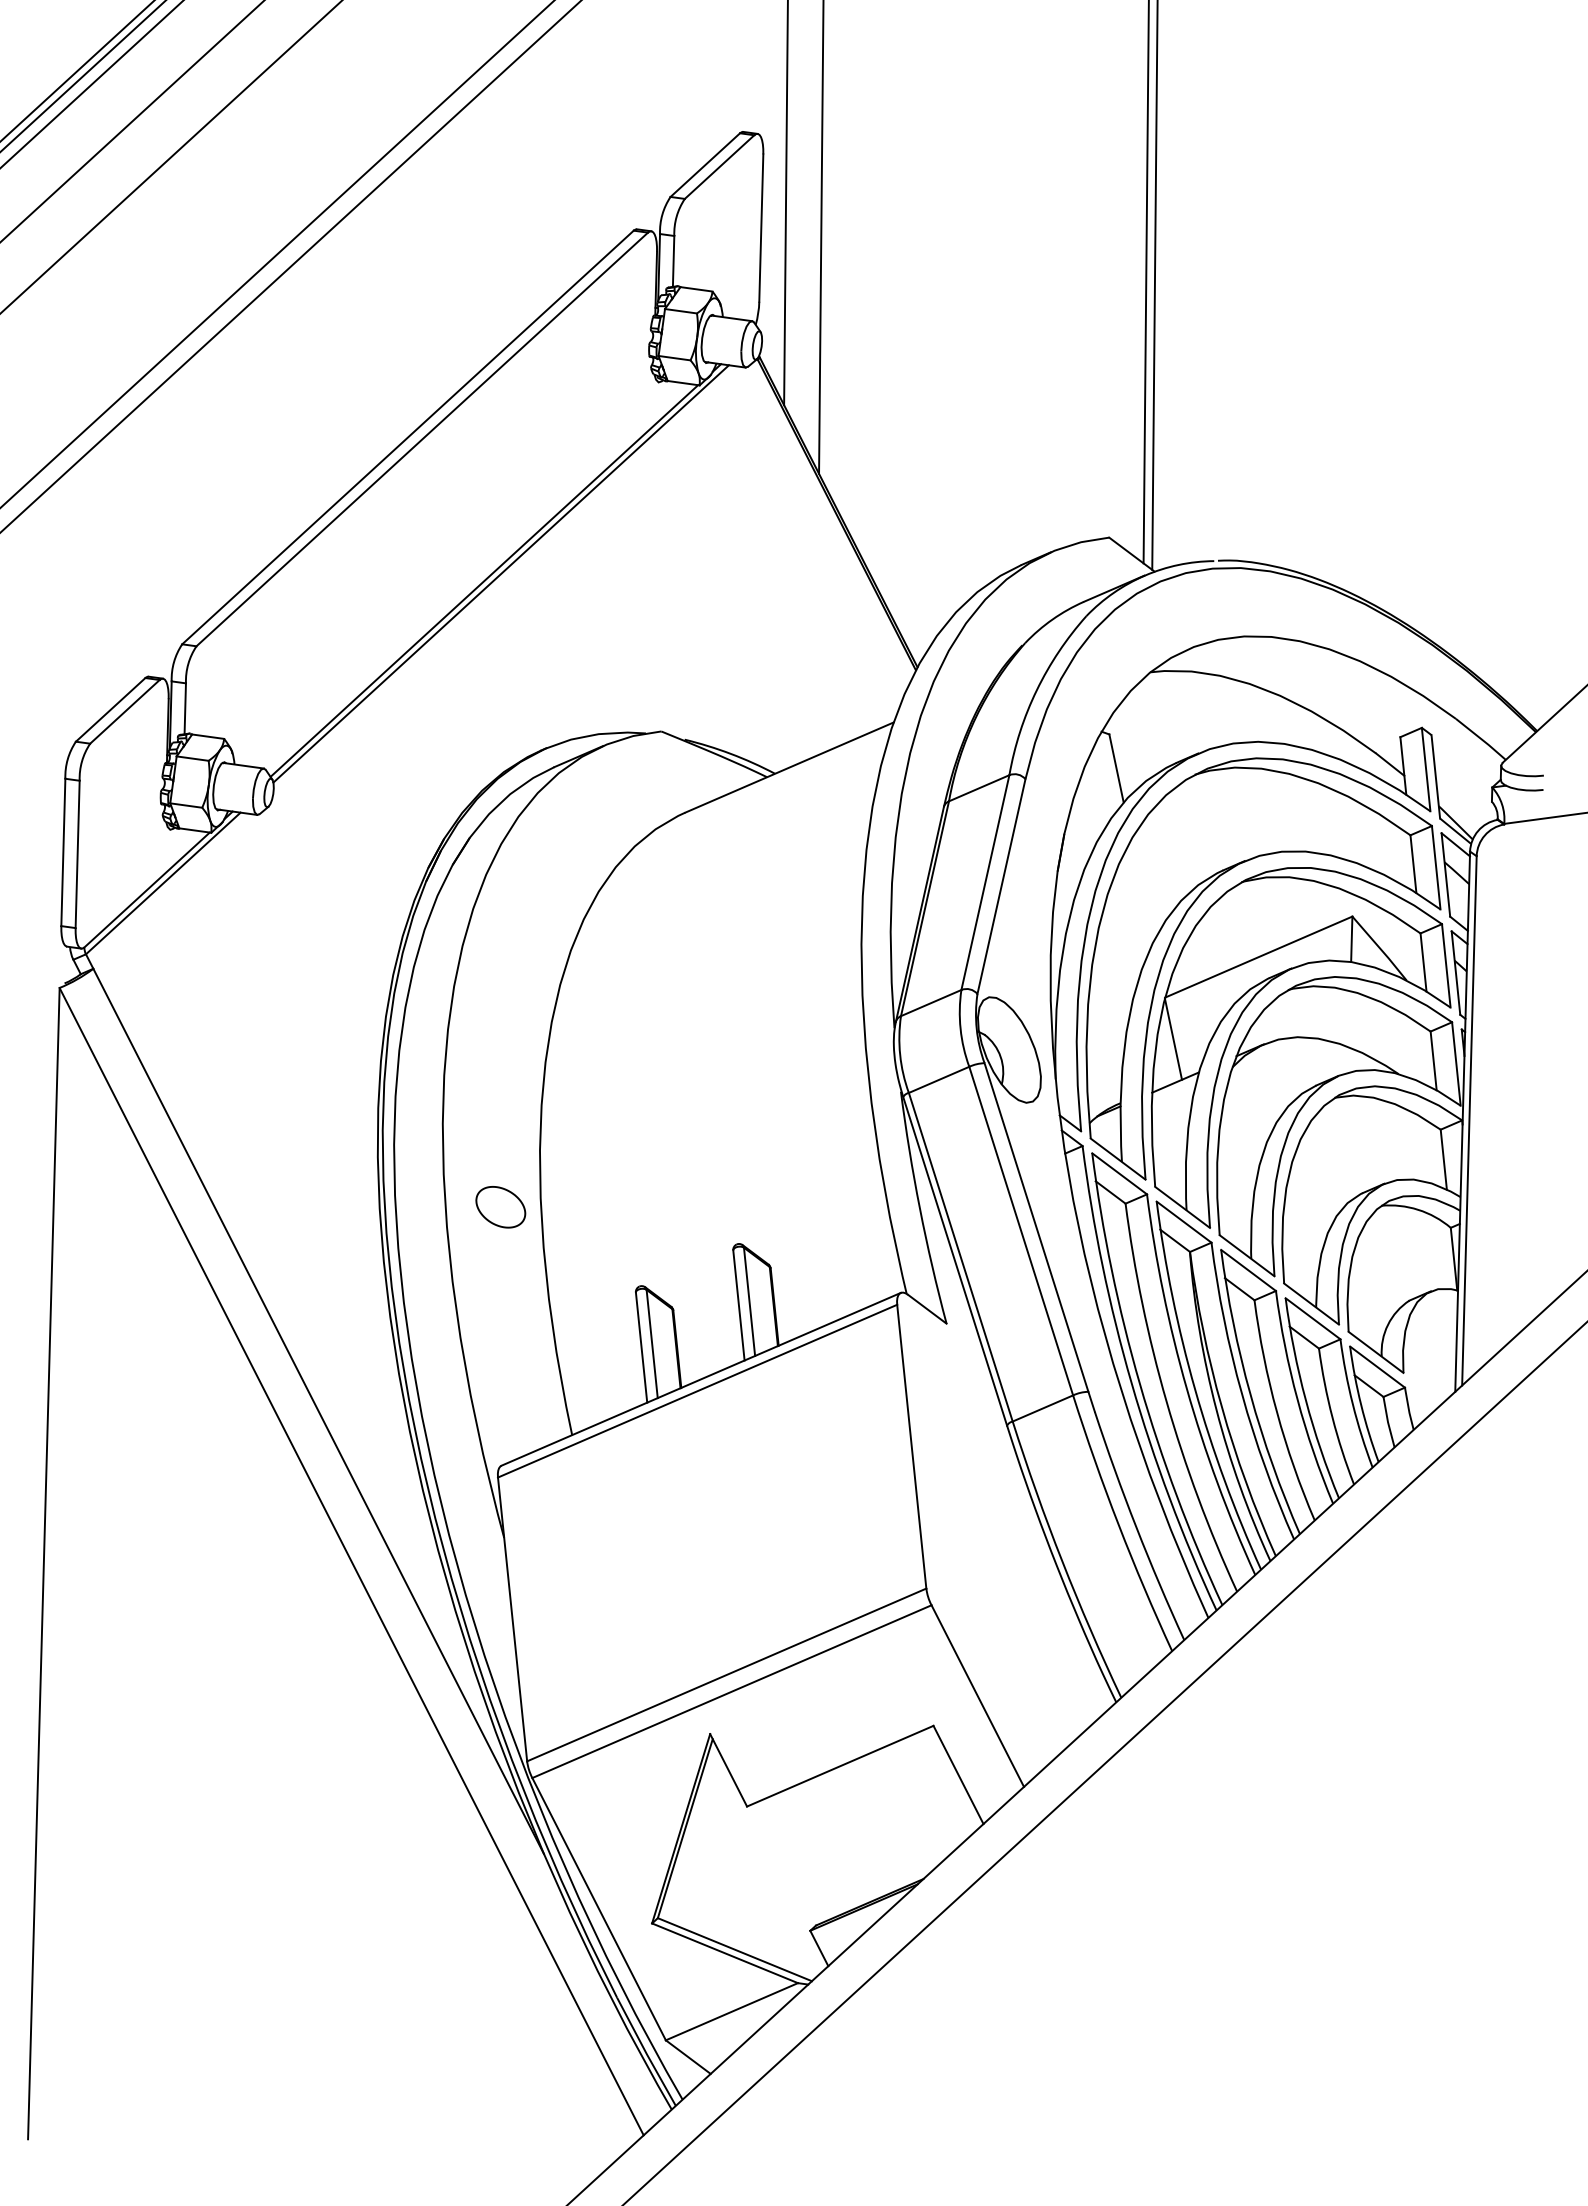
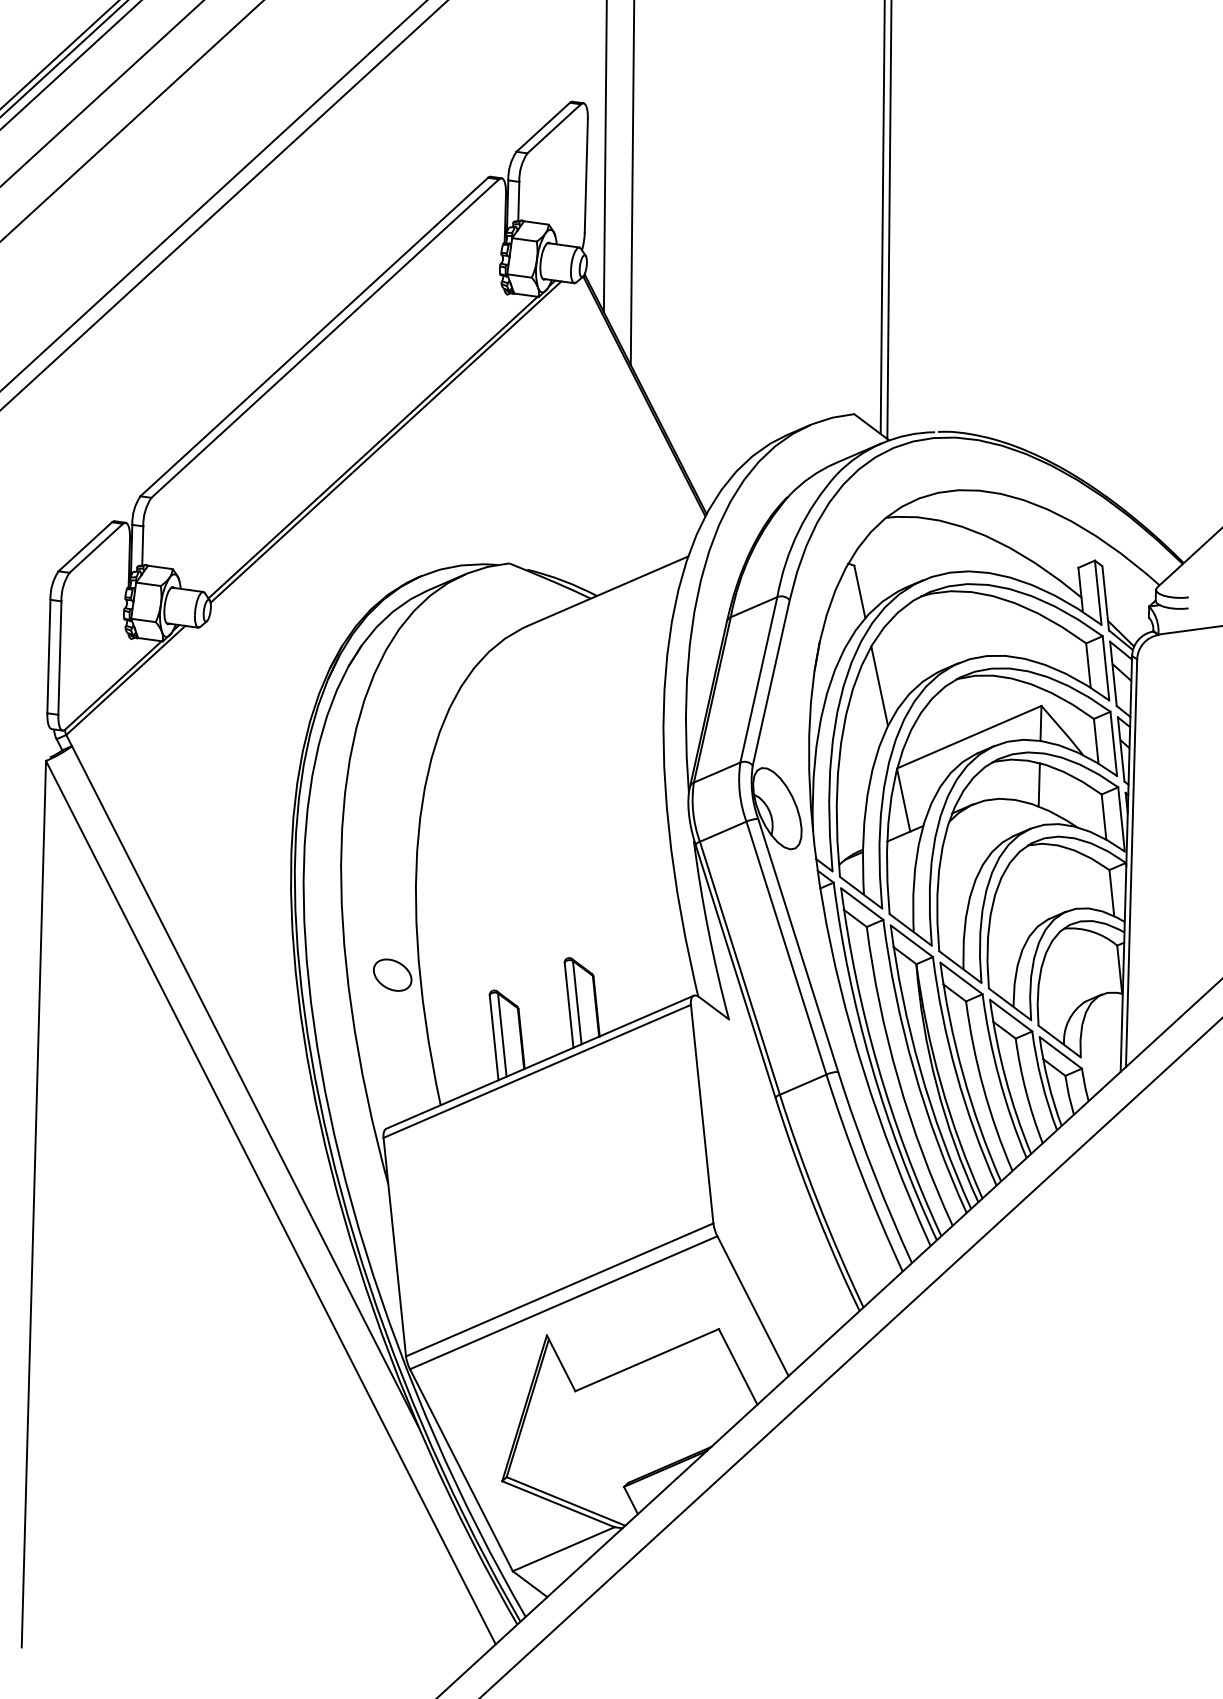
line: (1142, 890) -> (879, 685), added
line: (1349, 1018) -> (1039, 784), added
part: (500, 1207) -> (392, 975), moved

